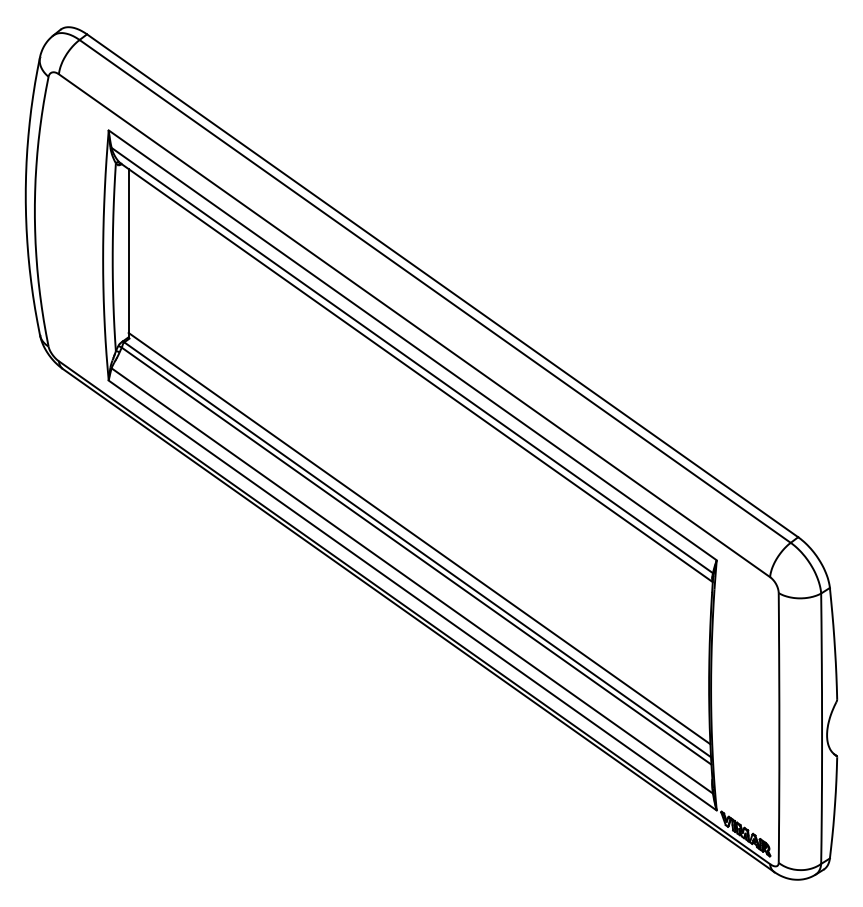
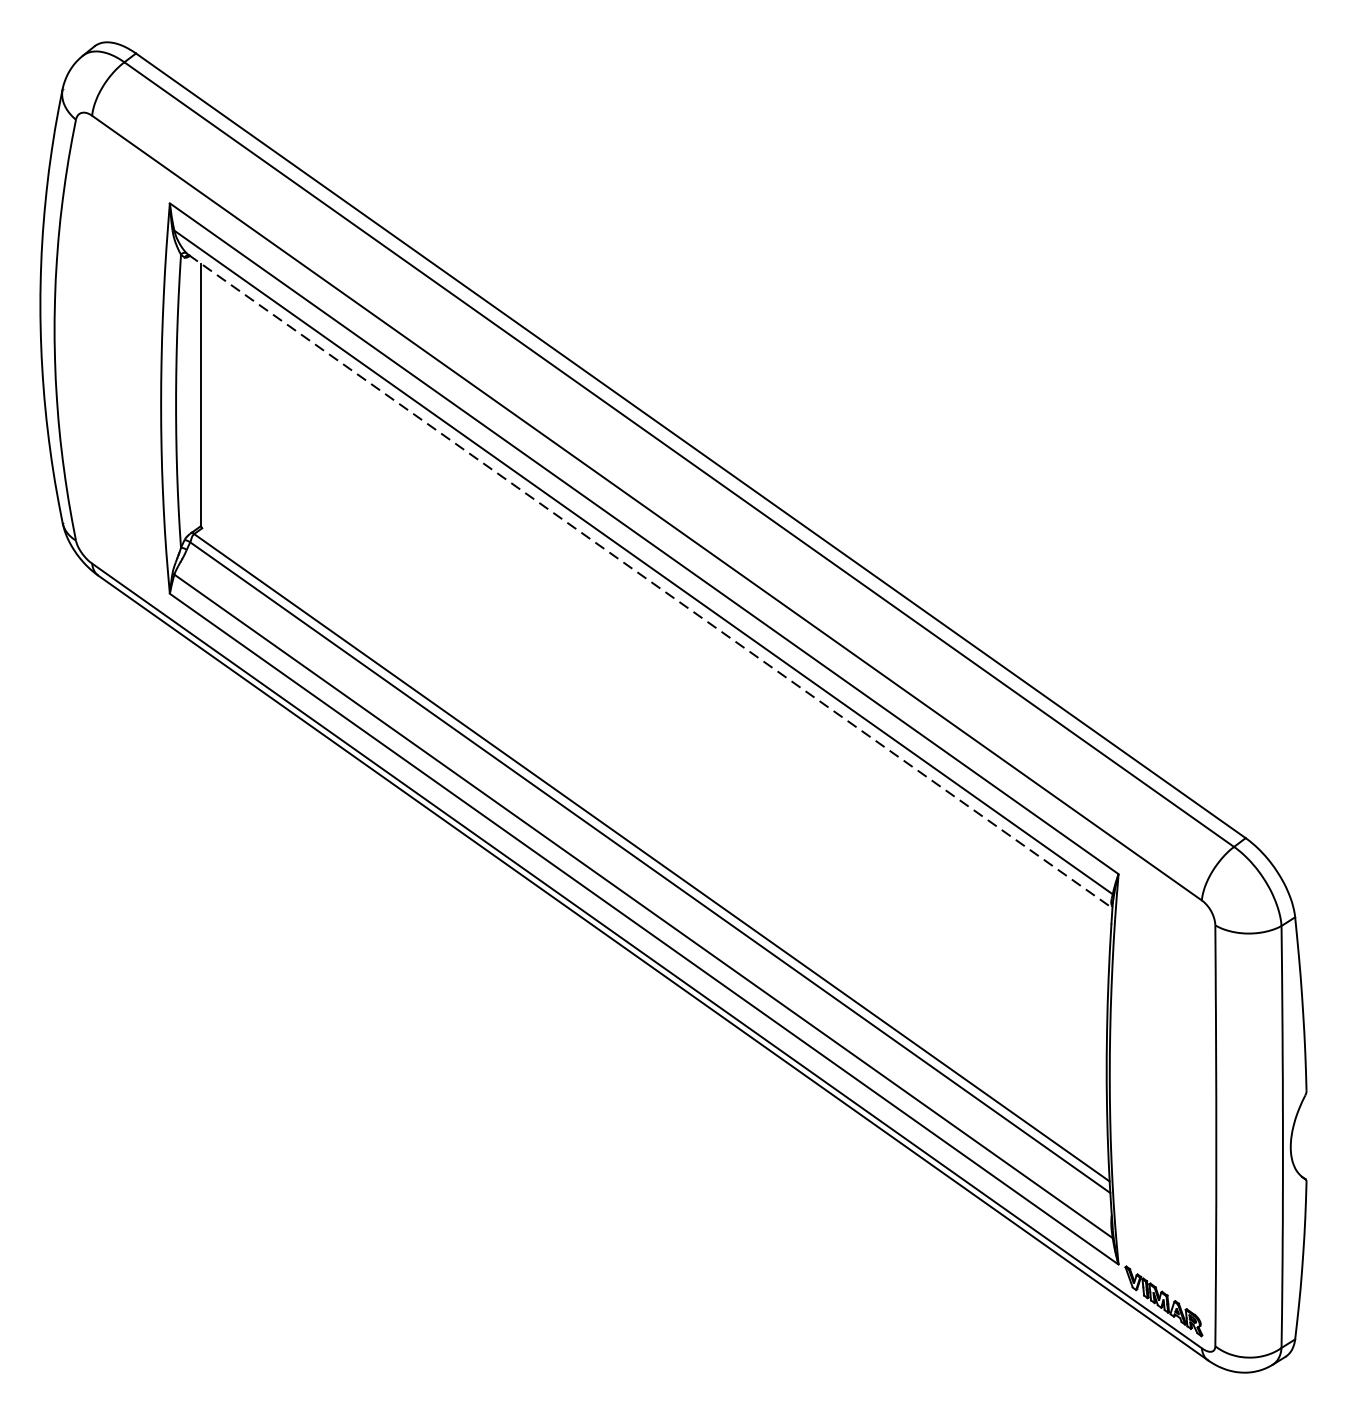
line: (417, 373) -> (651, 582), solid -> dashed
line: (419, 538) -> (654, 840), removed

